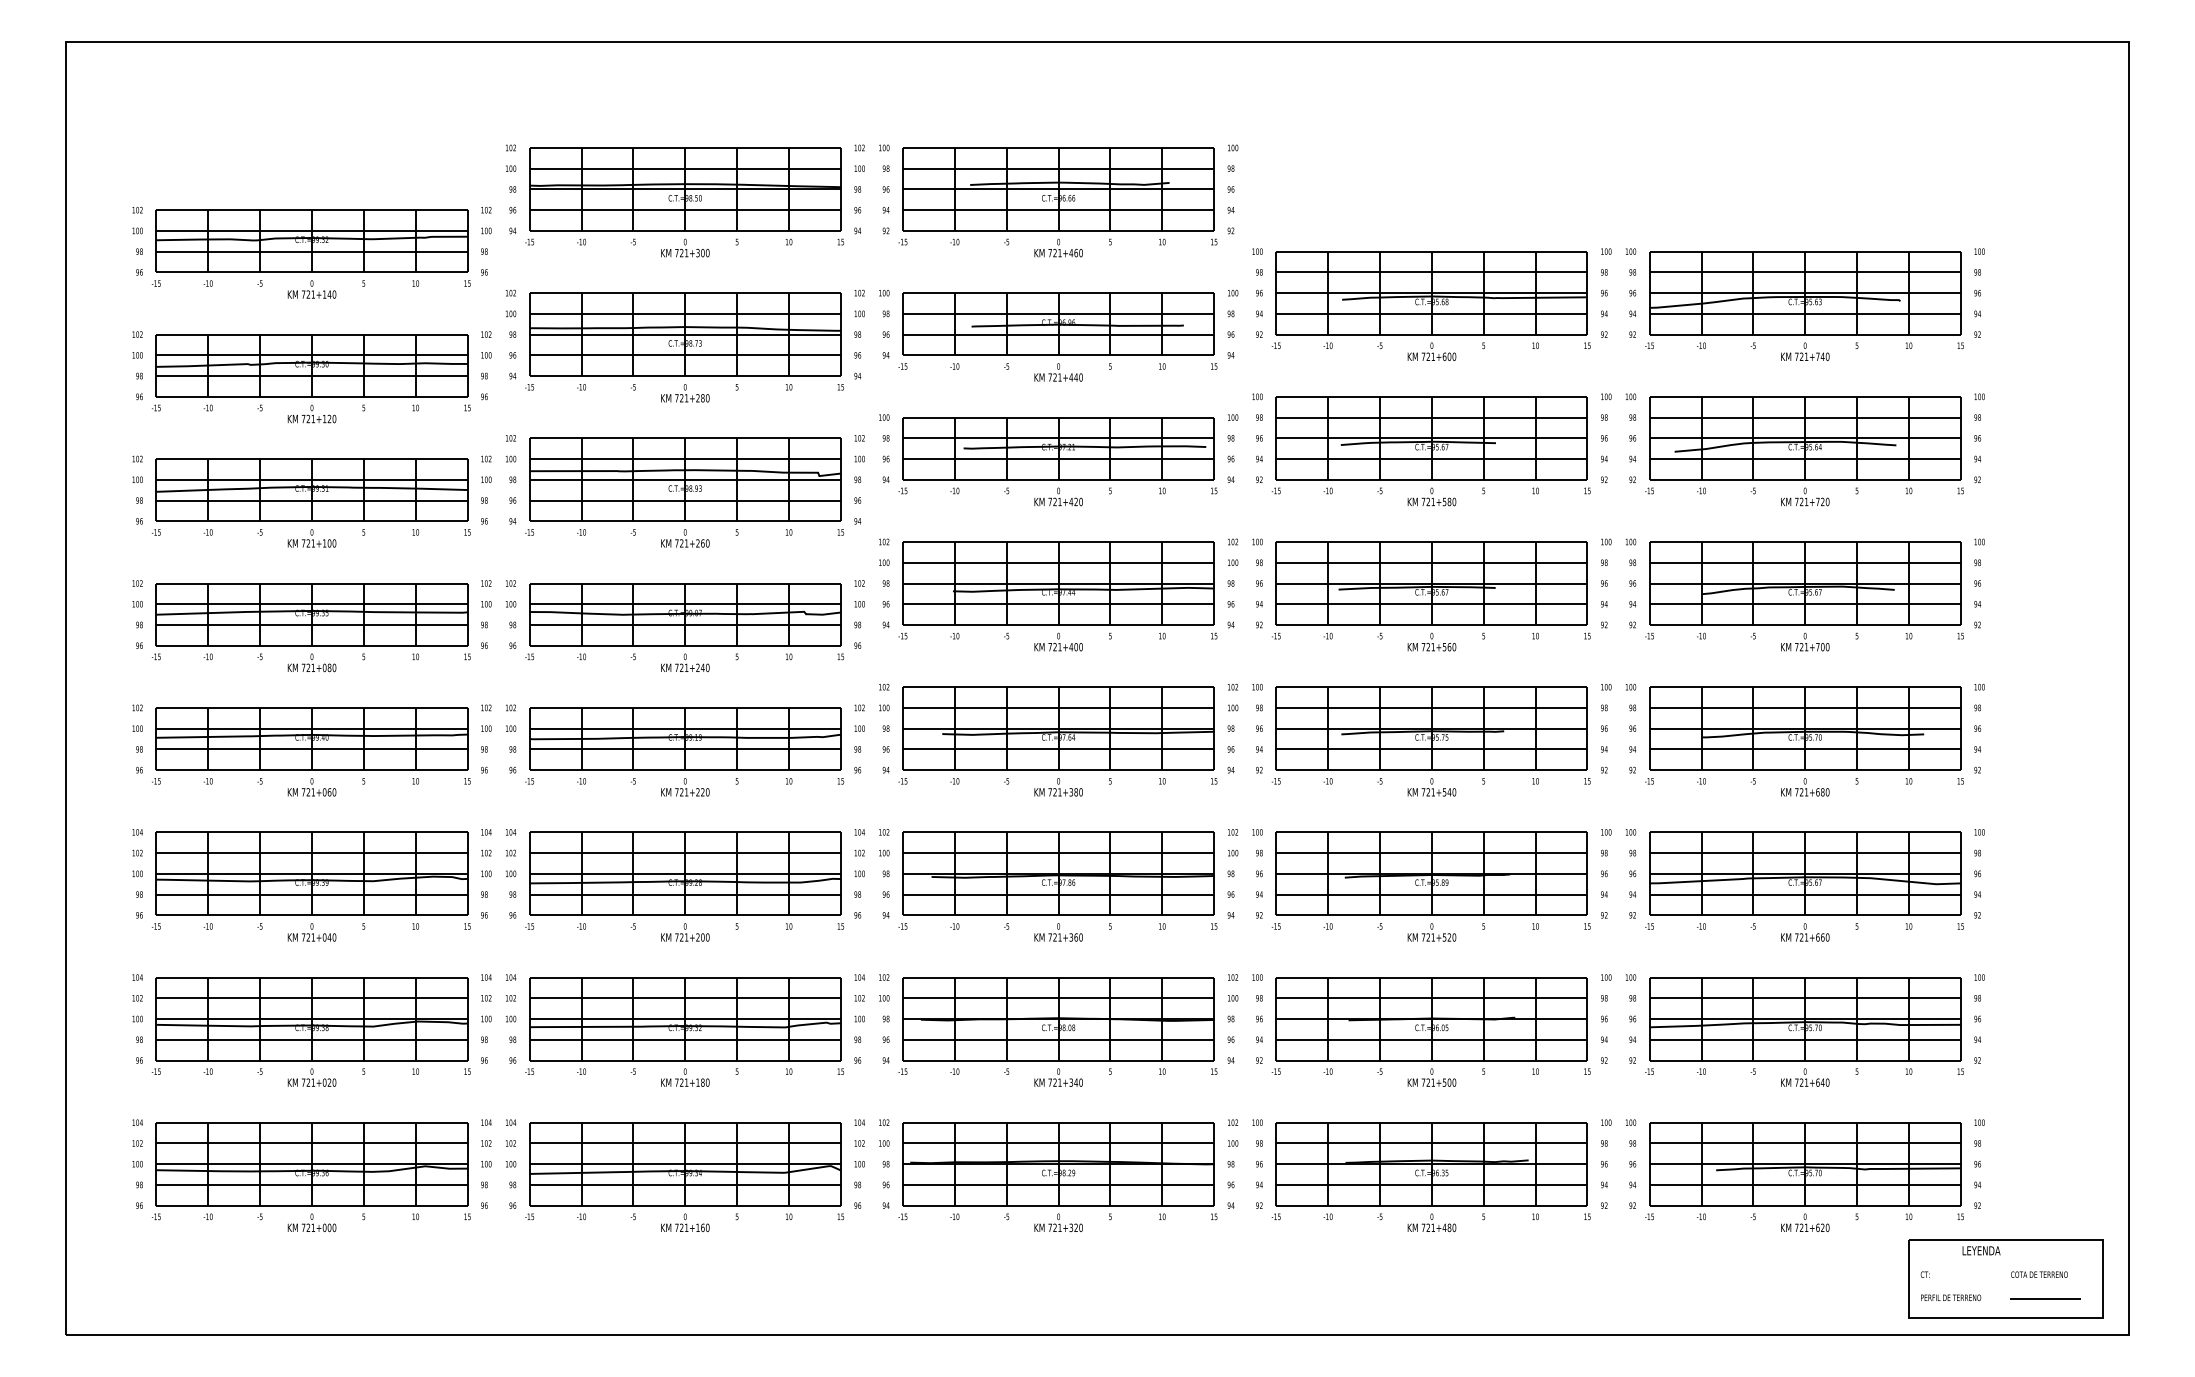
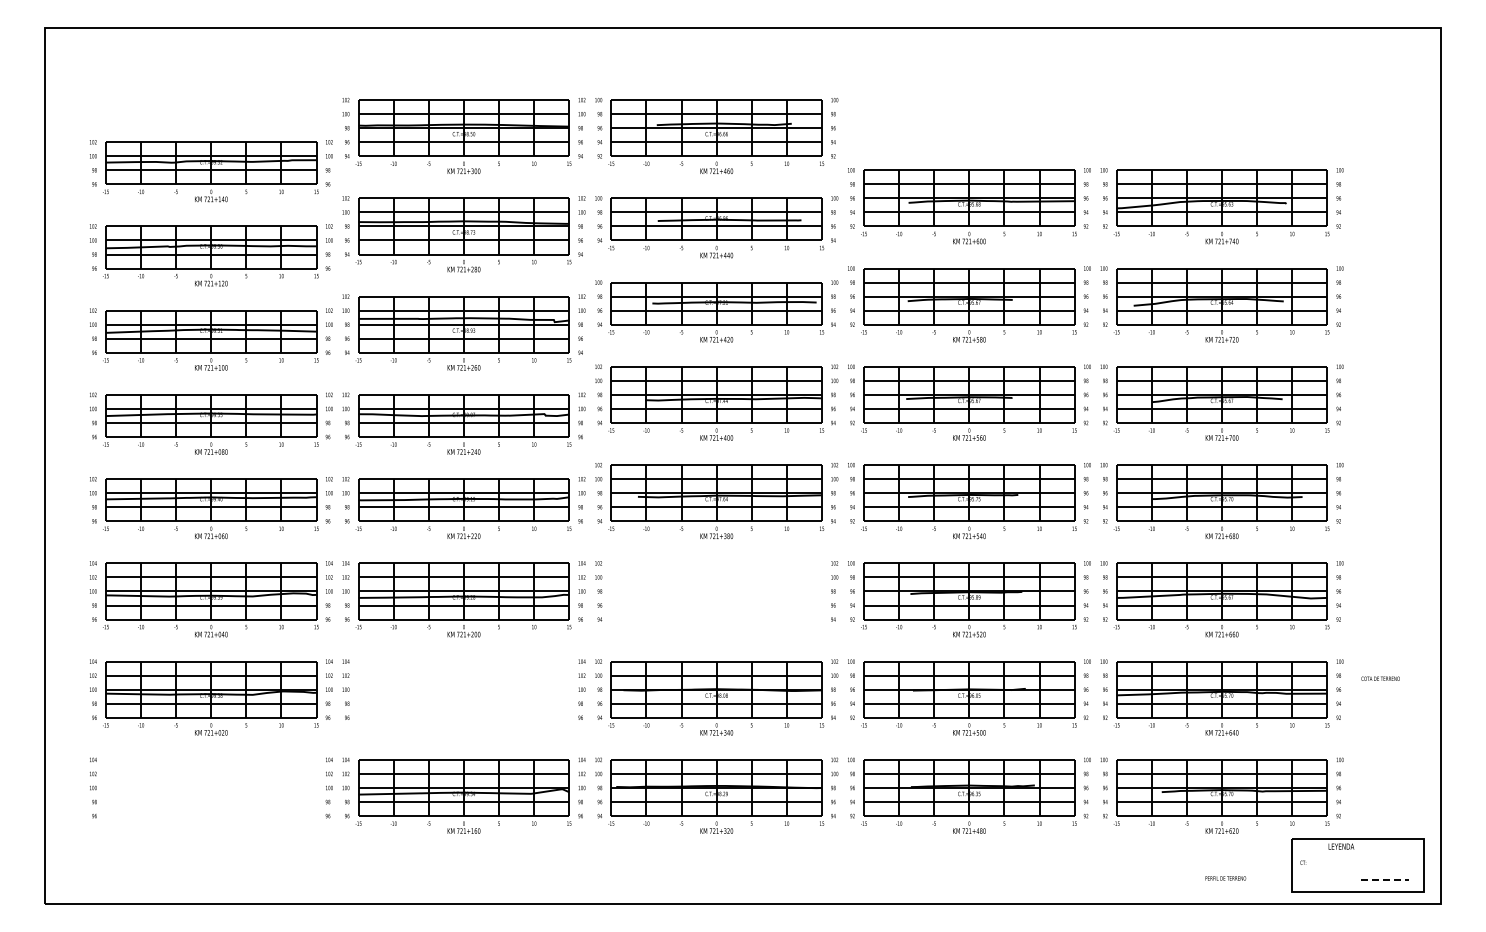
part: (1058, 885) -> (716, 599), removed
part: (684, 1031) -> (463, 698), removed
part: (310, 1176) -> (210, 796), removed
text: (2039, 1274) -> (1380, 678), moved
text: (1950, 1297) -> (1225, 878), moved
line: (2045, 1299) -> (1384, 879), solid -> dashed

